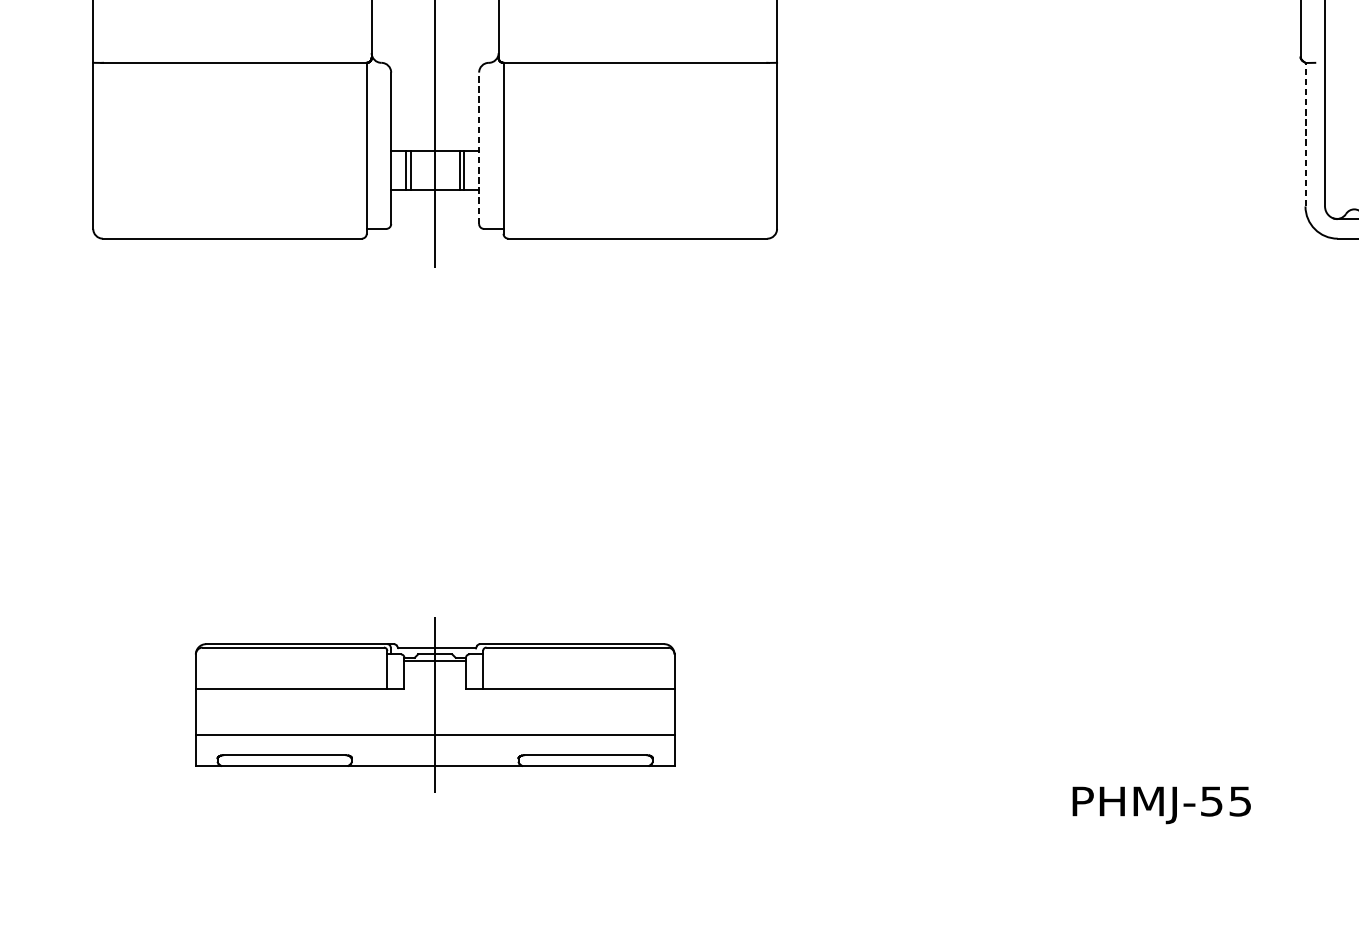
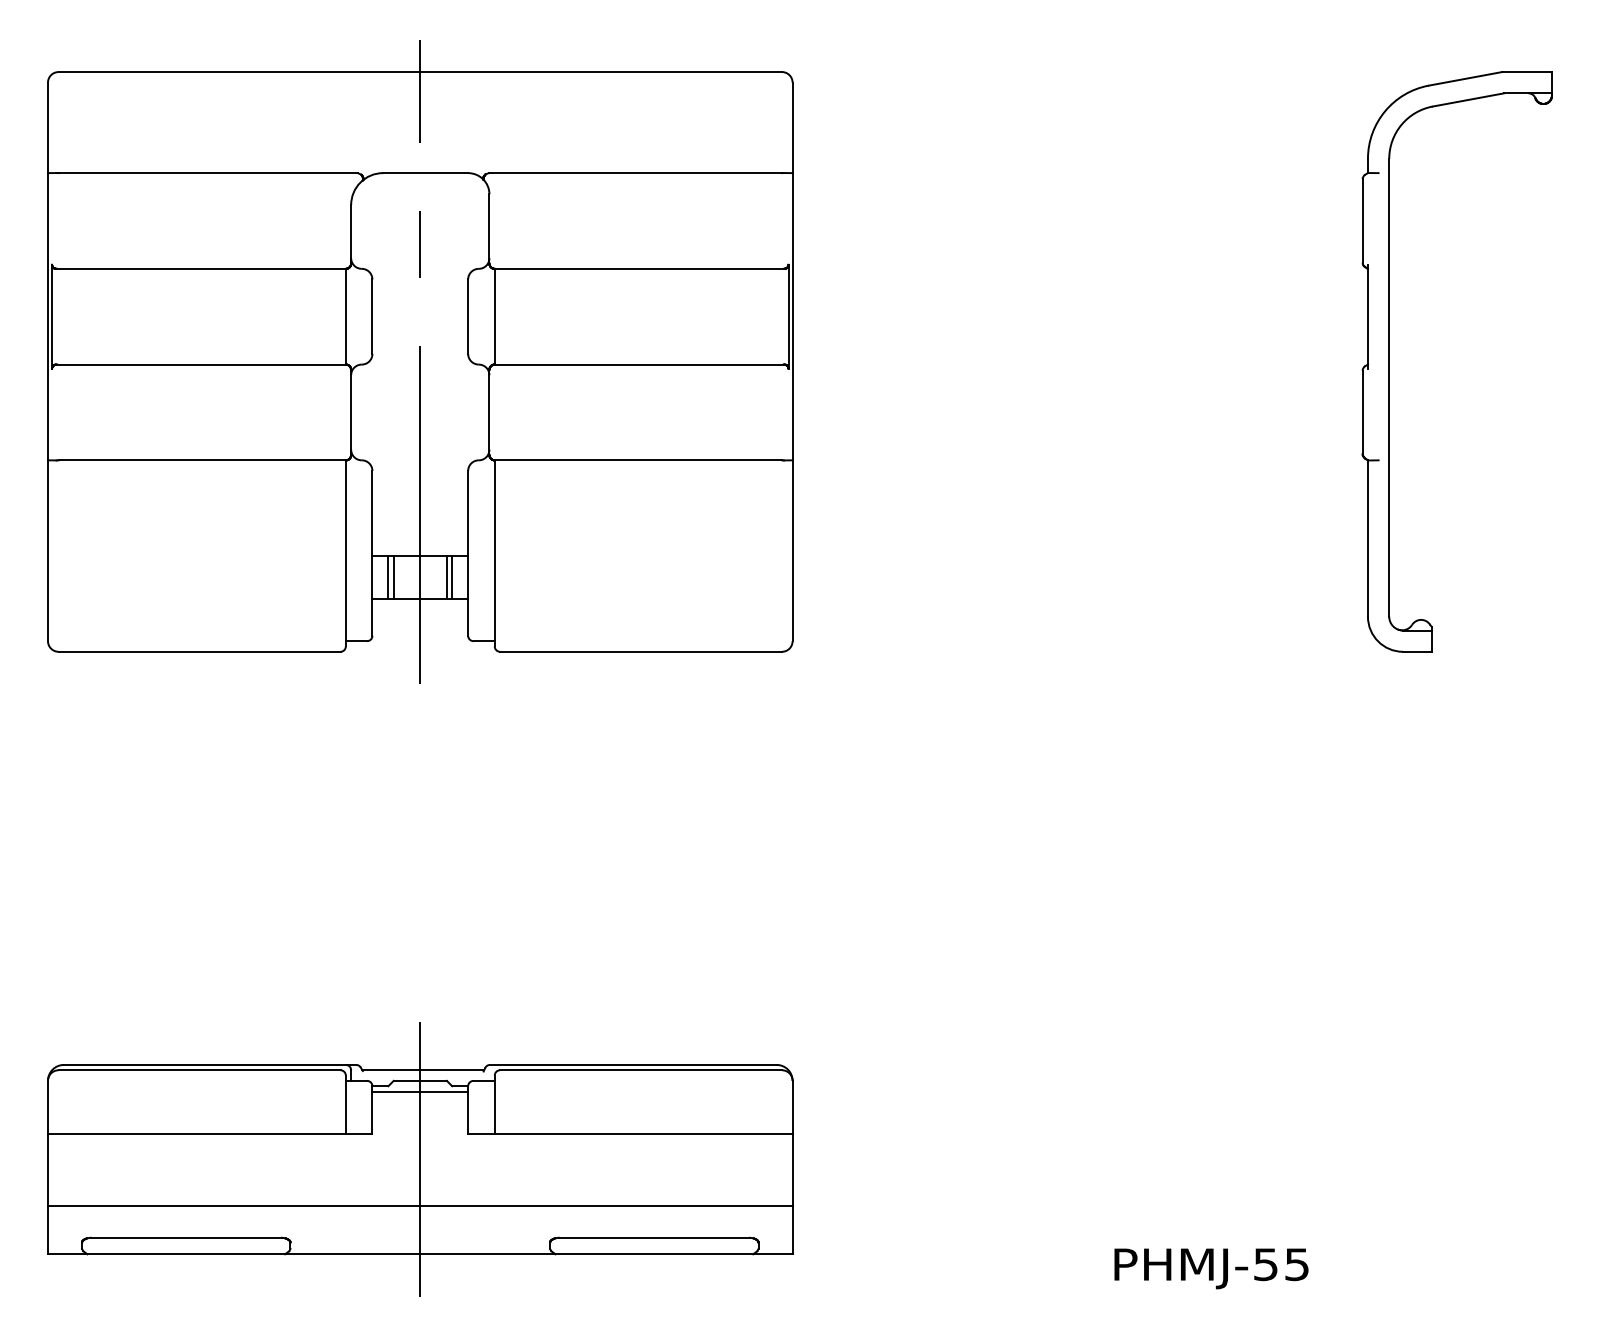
line: (1305, 134) -> (1367, 538), dashed -> solid
line: (479, 147) -> (468, 552), dashed -> solid
part: (435, 704) -> (420, 1159), size x1.43

